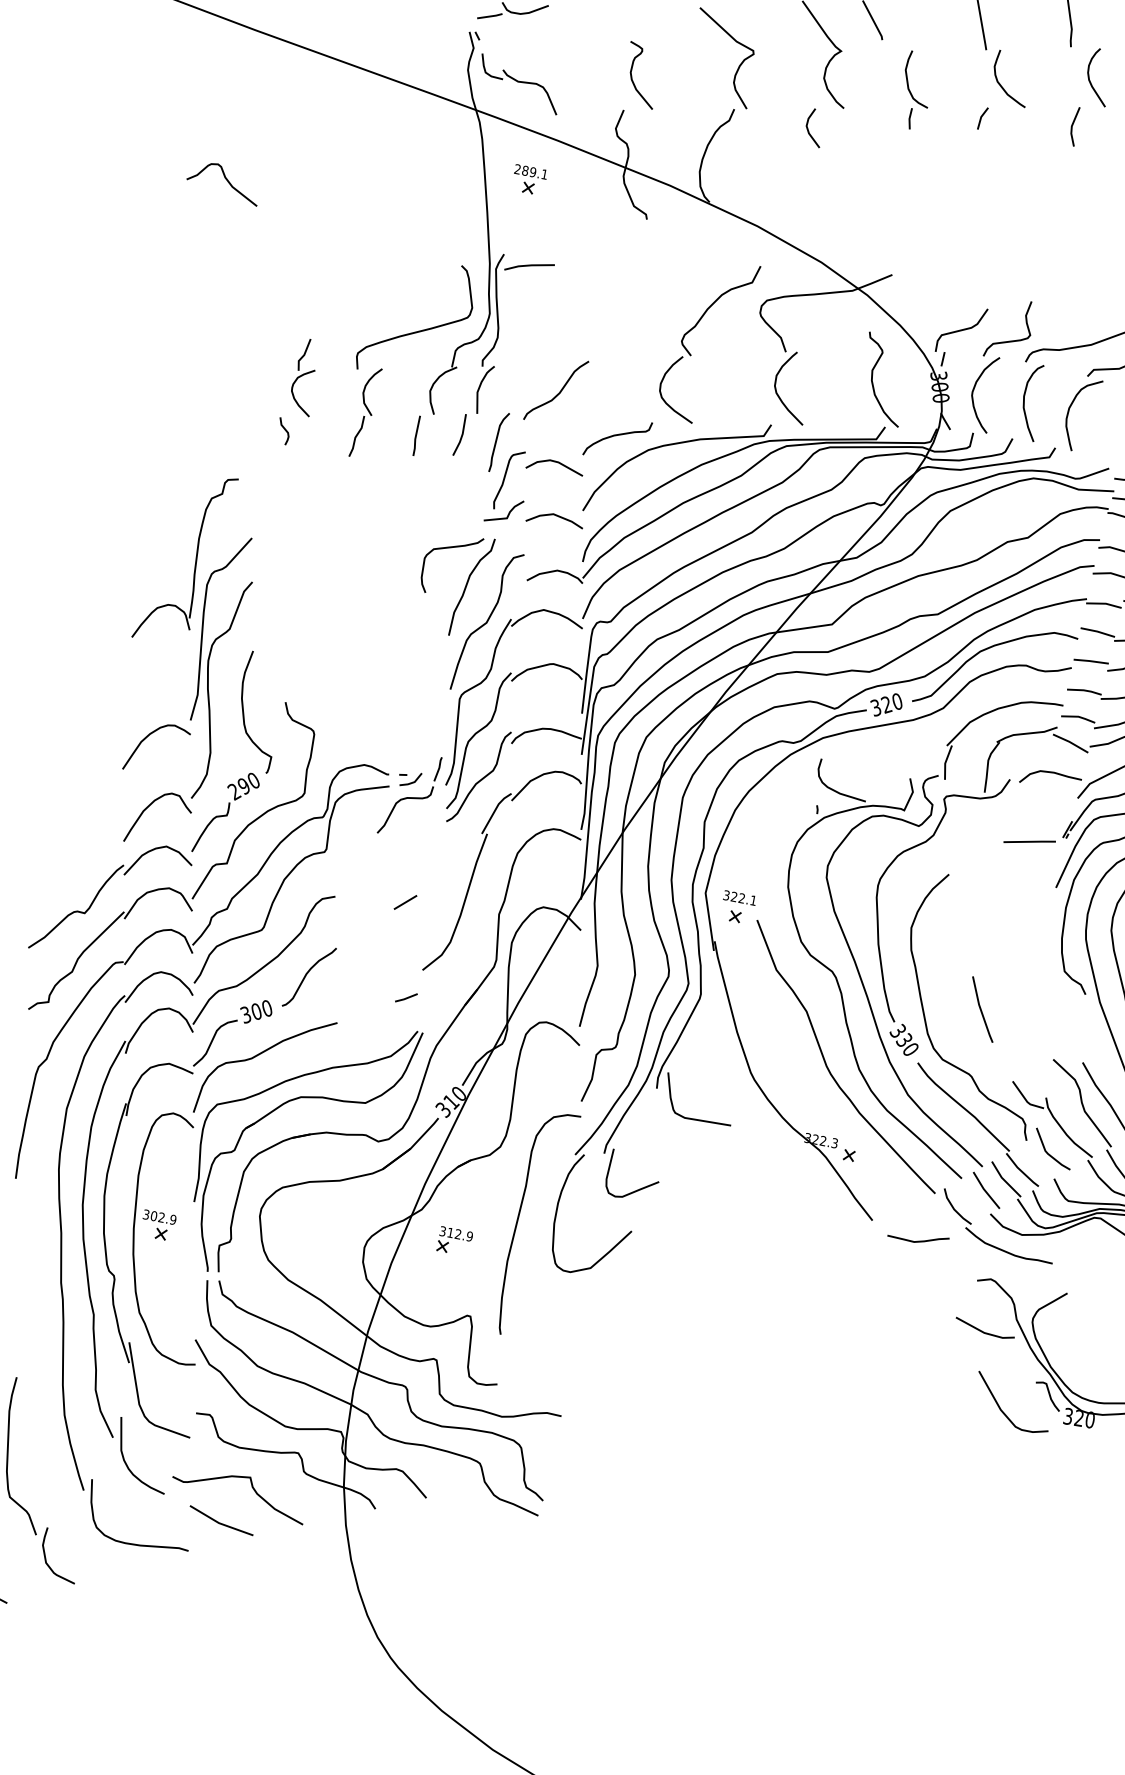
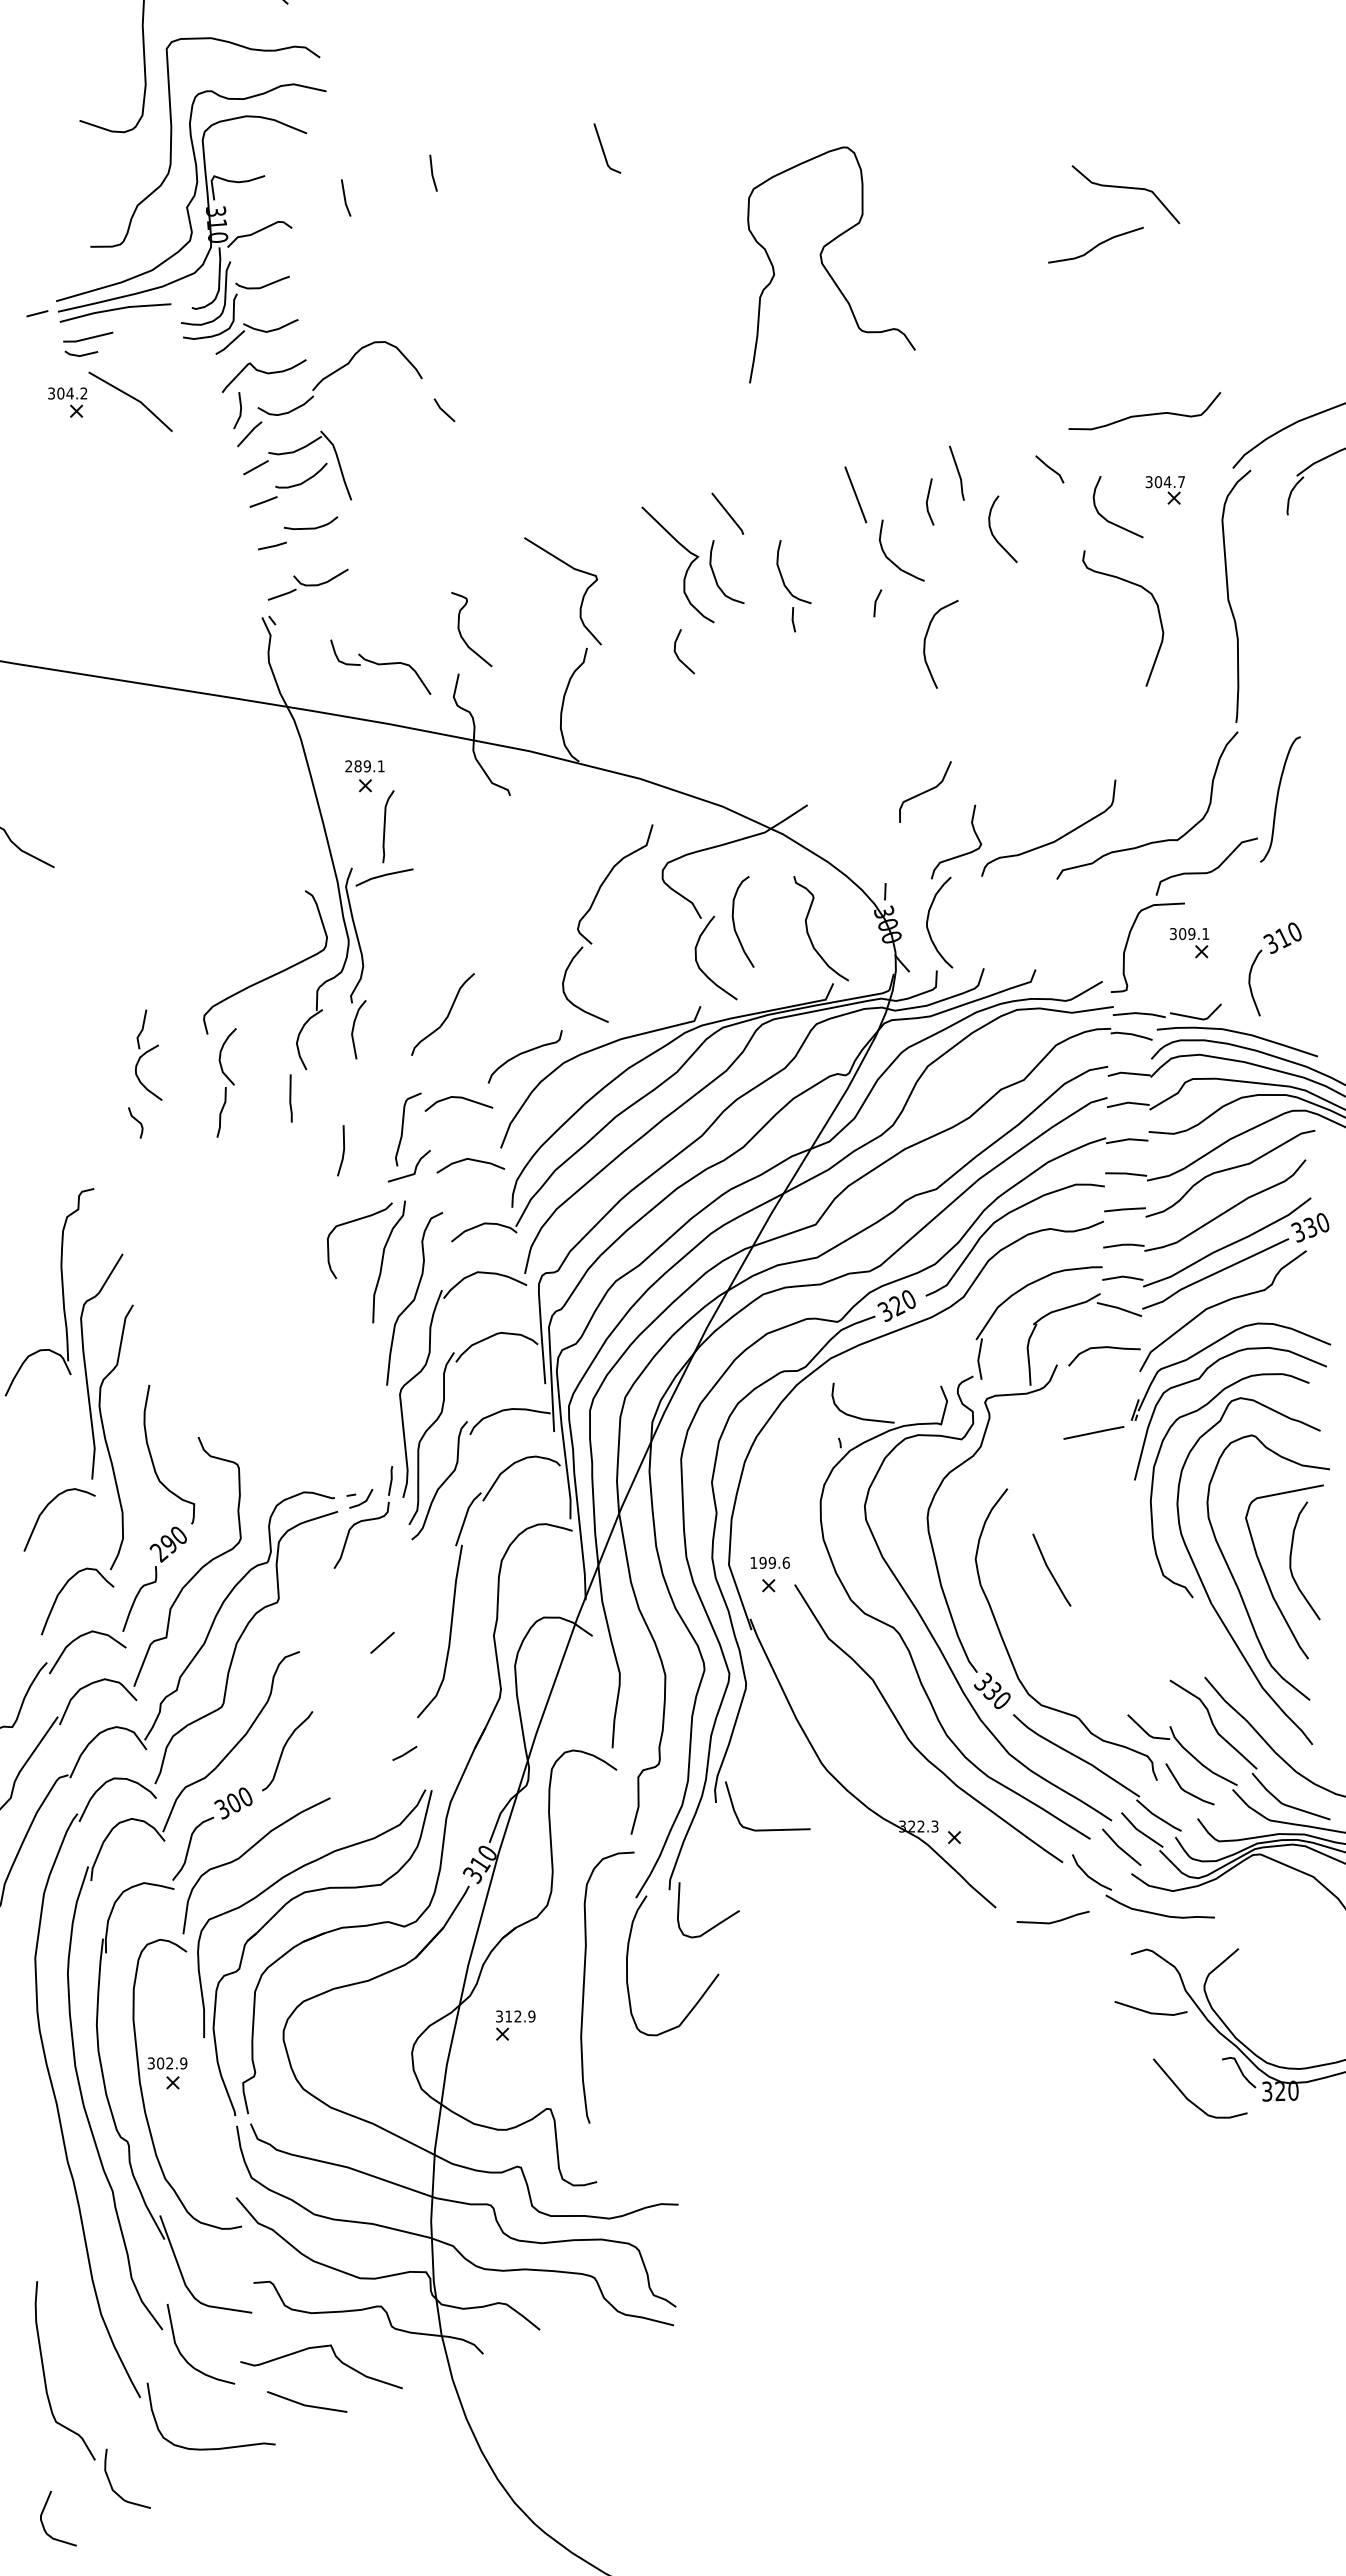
curve: (852, 69) -> (715, 575), added
part: (519, 83) -> (380, 666), moved
line: (1073, 124) -> (928, 500), moved
curve: (961, 329) -> (925, 791), moved
curve: (1024, 400) -> (734, 921), moved
curve: (1068, 412) -> (925, 644), moved
line: (460, 435) -> (342, 1151), moved
curve: (496, 441) -> (385, 826), moved
text: (739, 897) -> (769, 1562), 322.1 -> 199.6
line: (981, 1009) -> (1050, 1570), moved

